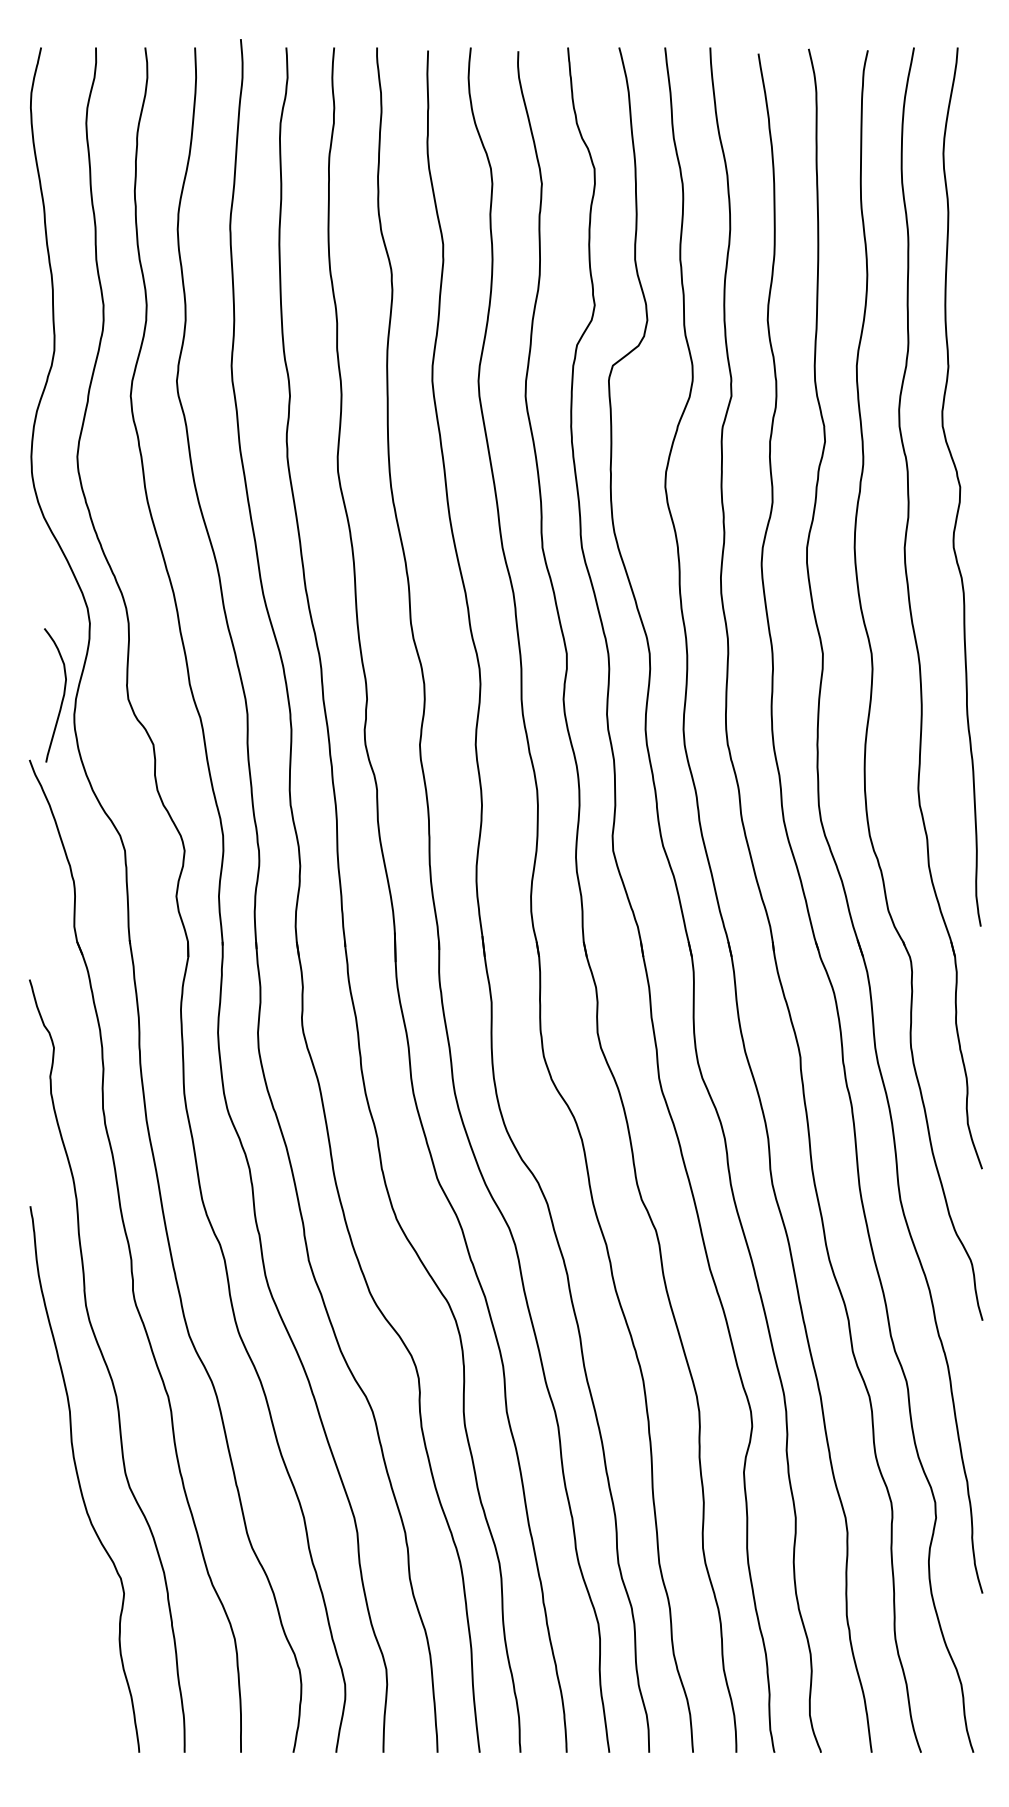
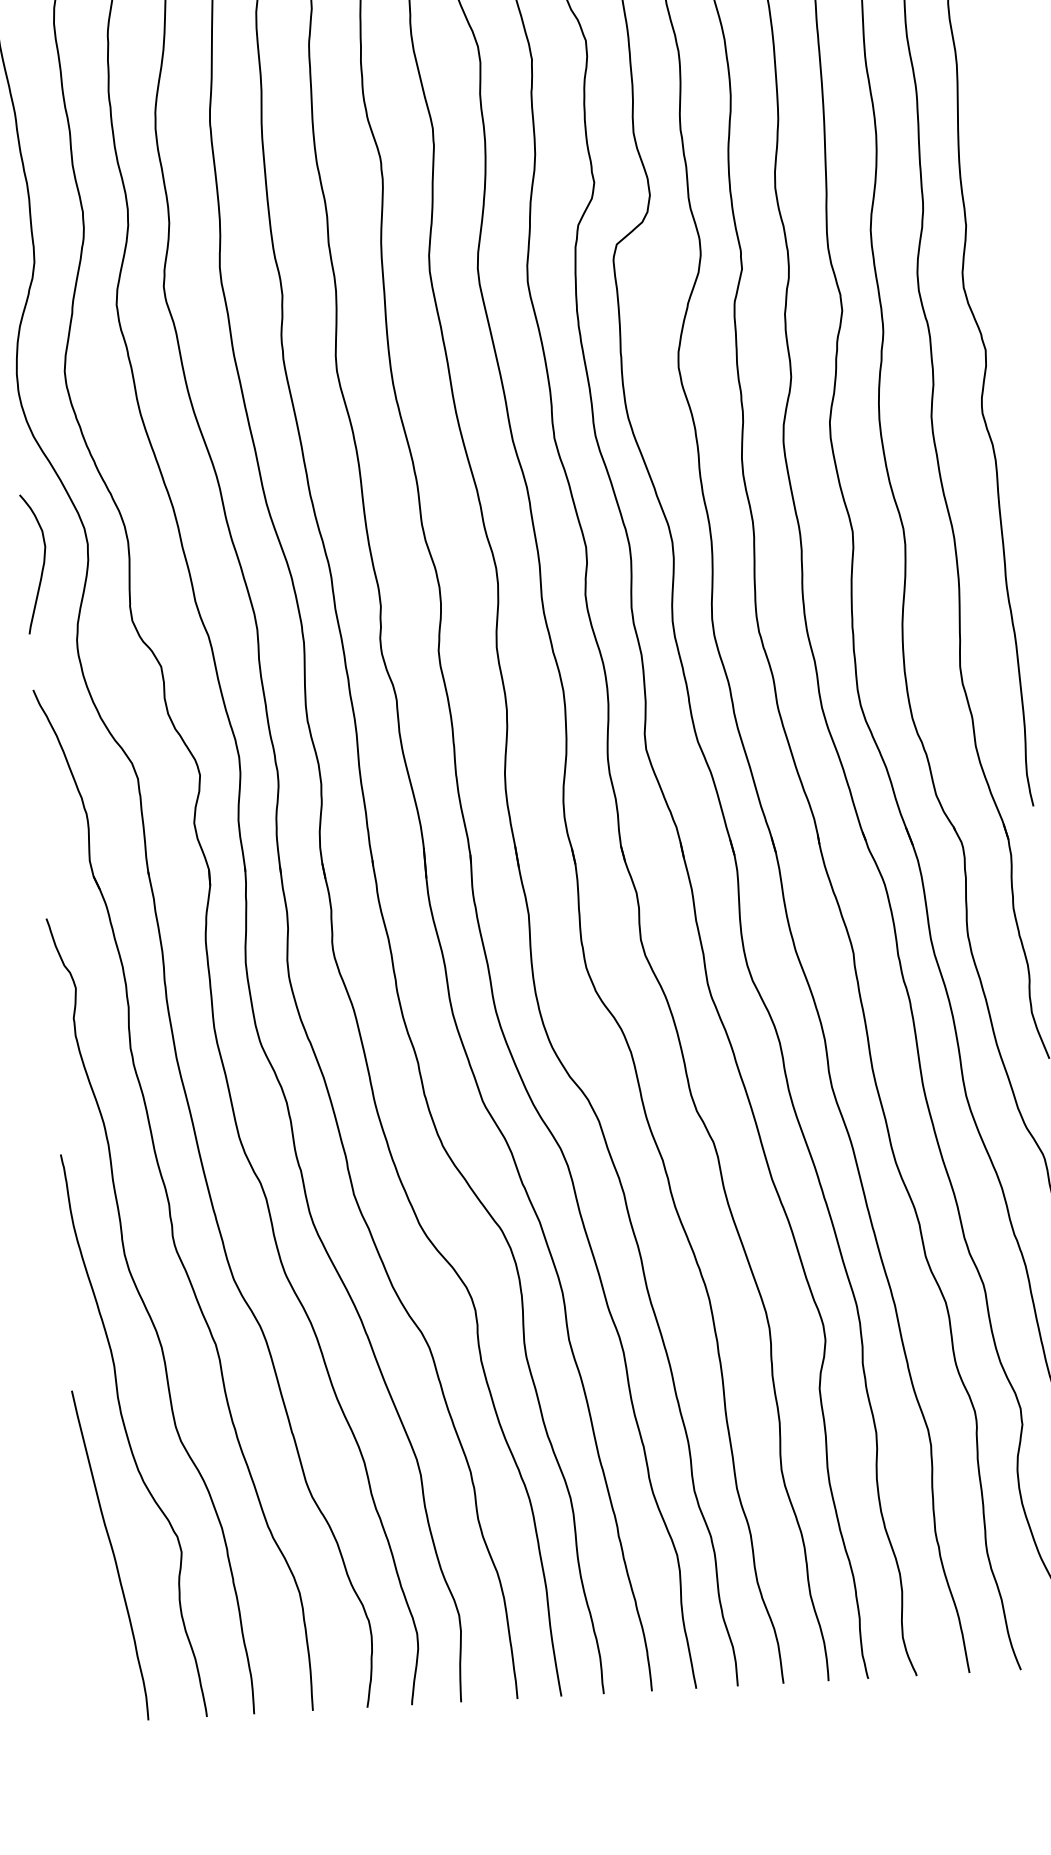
curve: (62, 696) -> (42, 564), moved
curve: (57, 1590) -> (112, 1552), added

